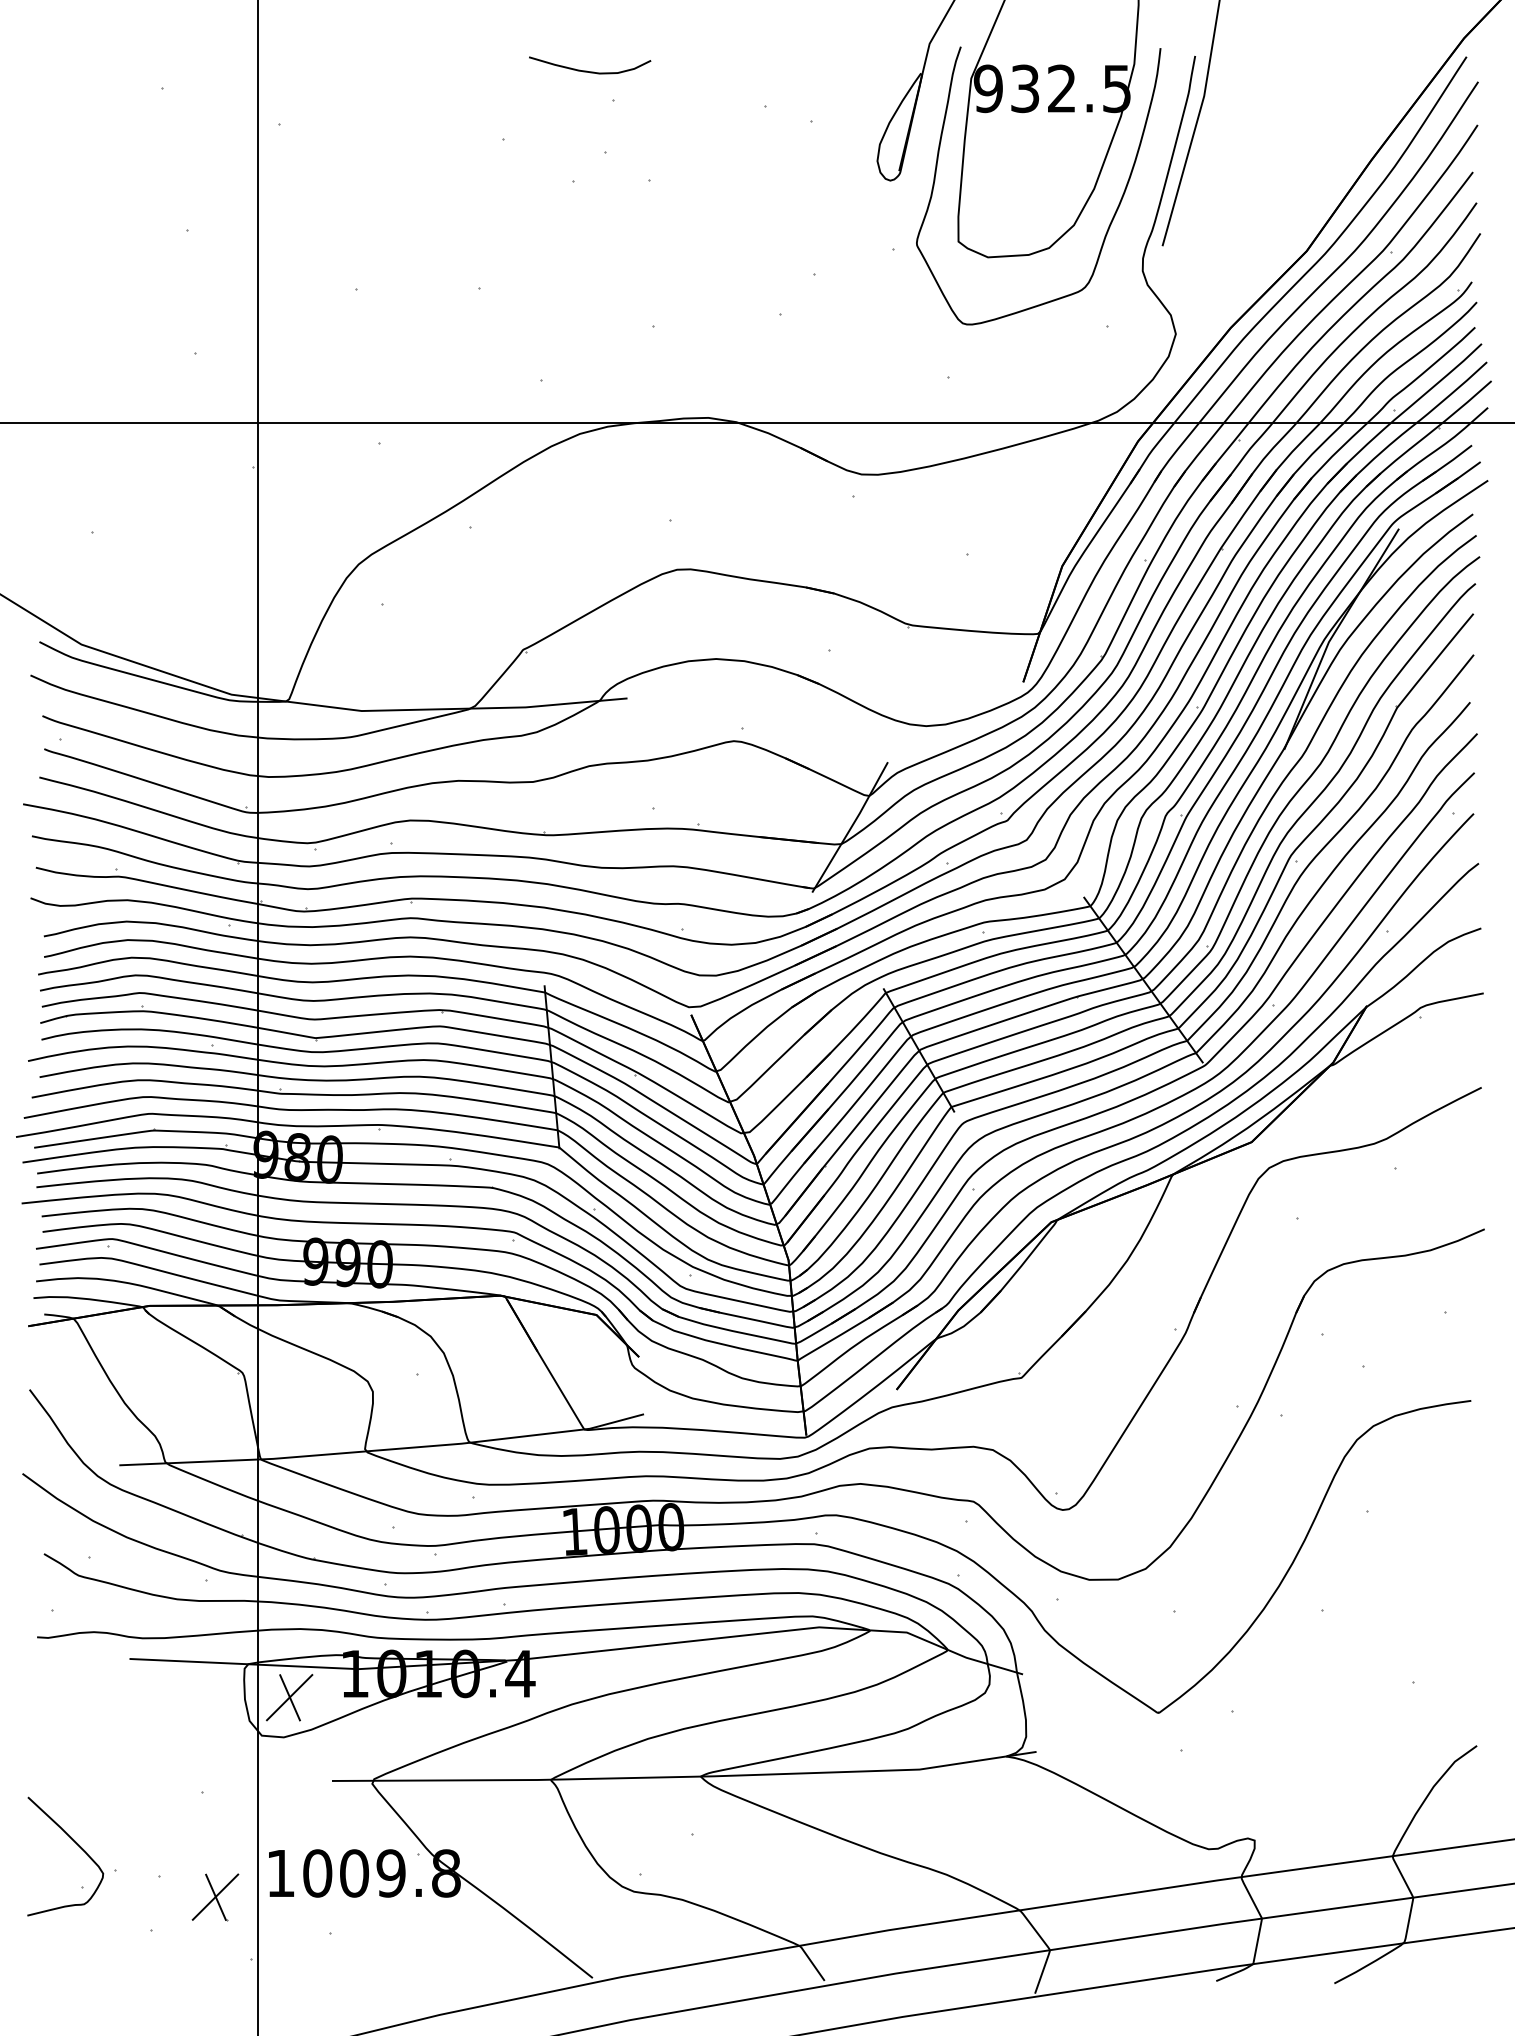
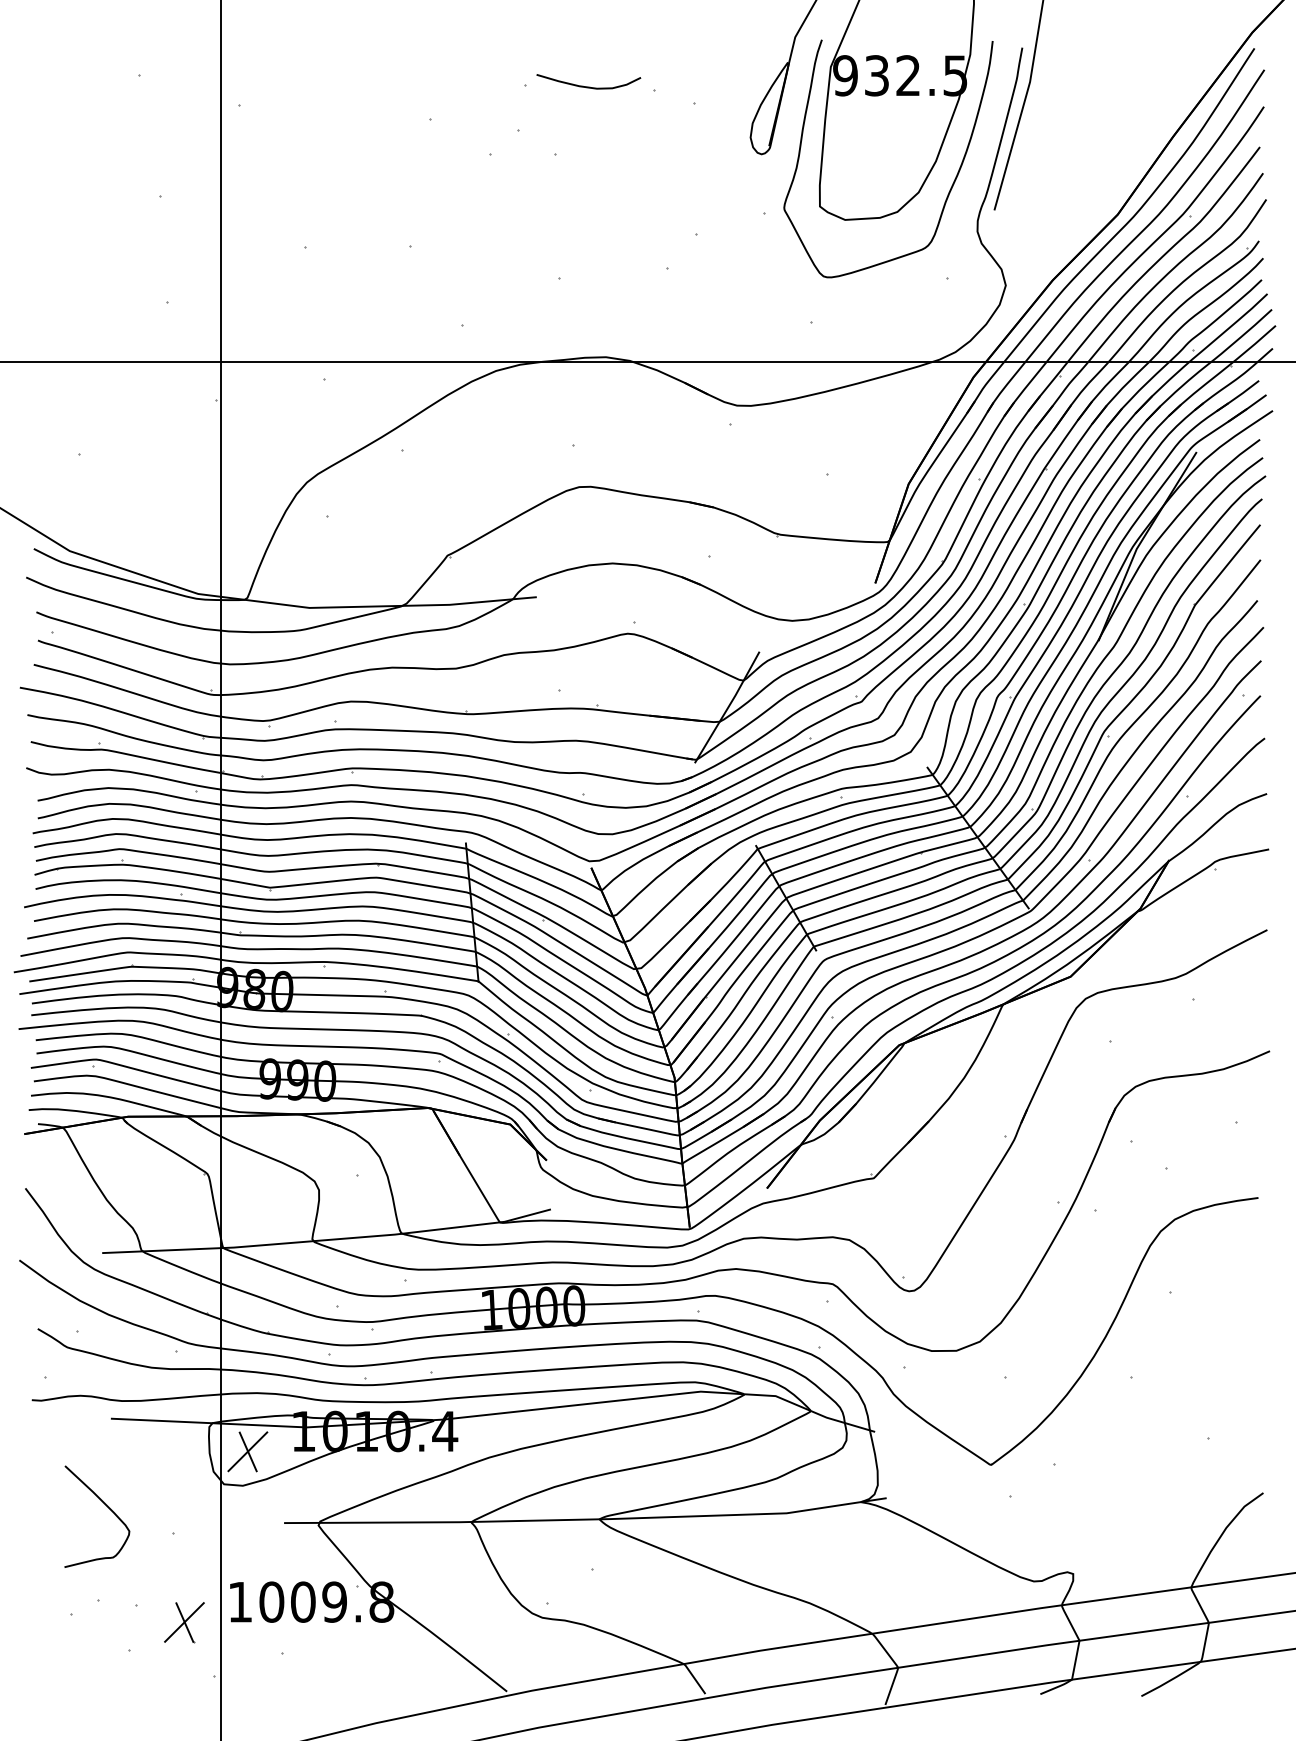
curve: (589, 70) -> (588, 86), moved
curve: (76, 1844) -> (106, 1506), moved

